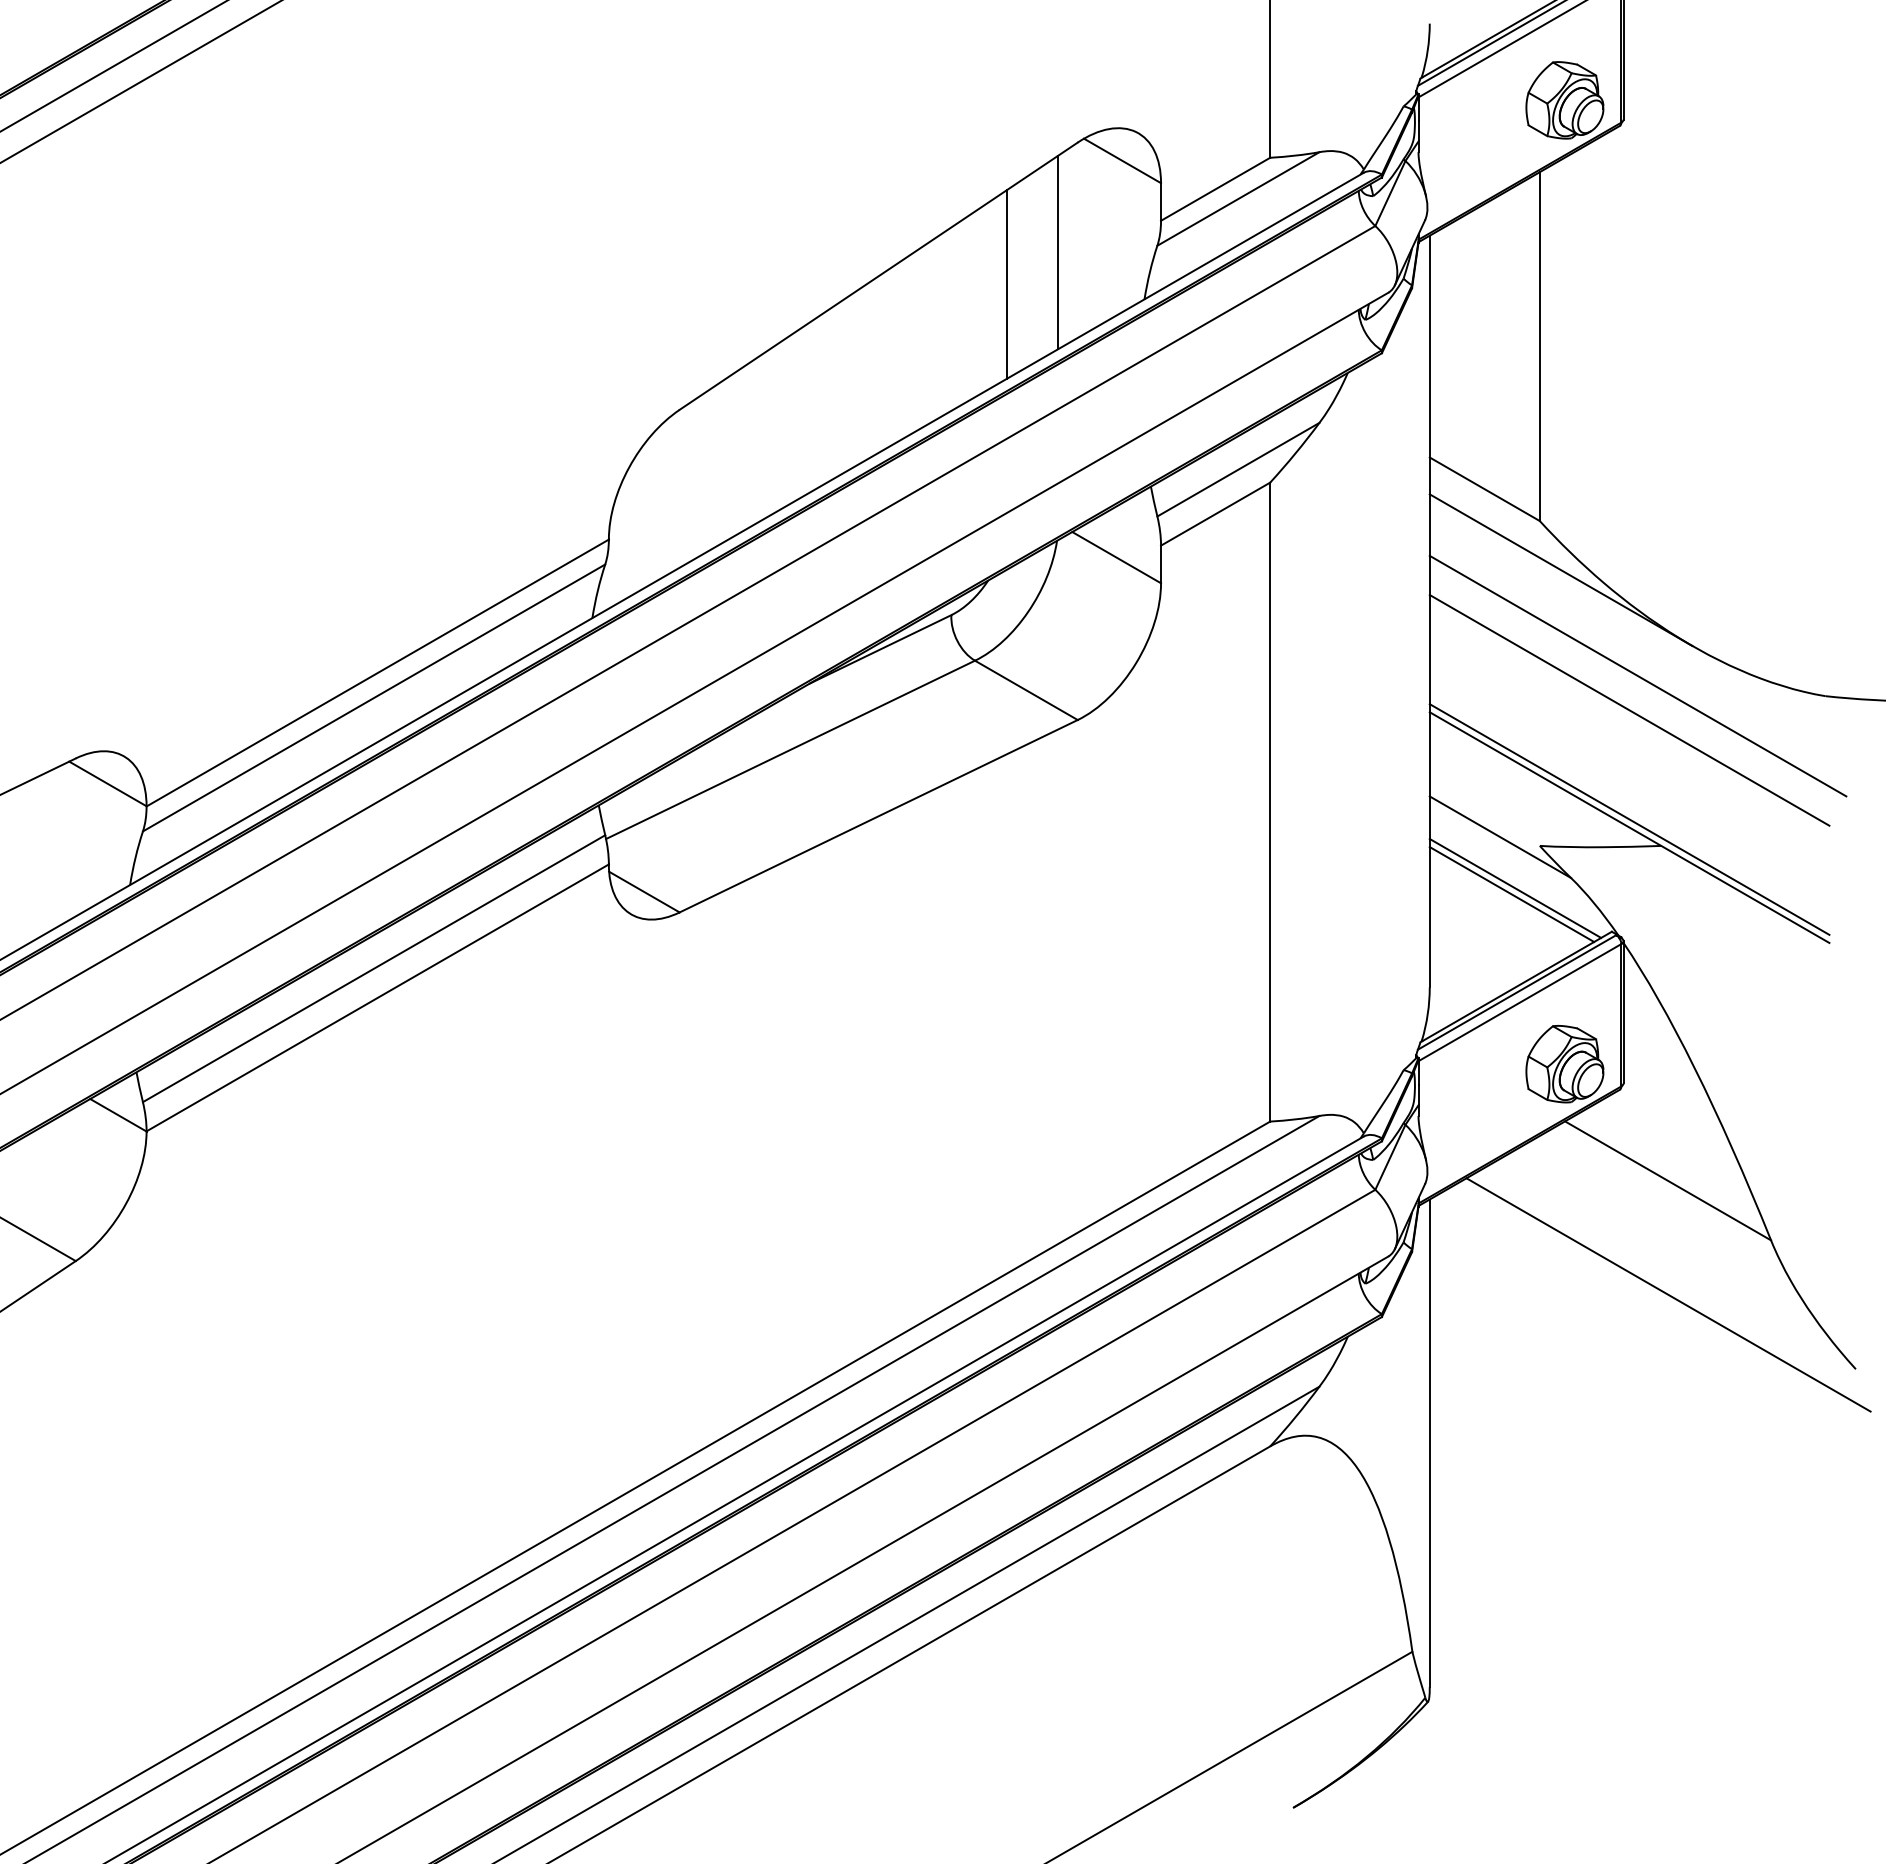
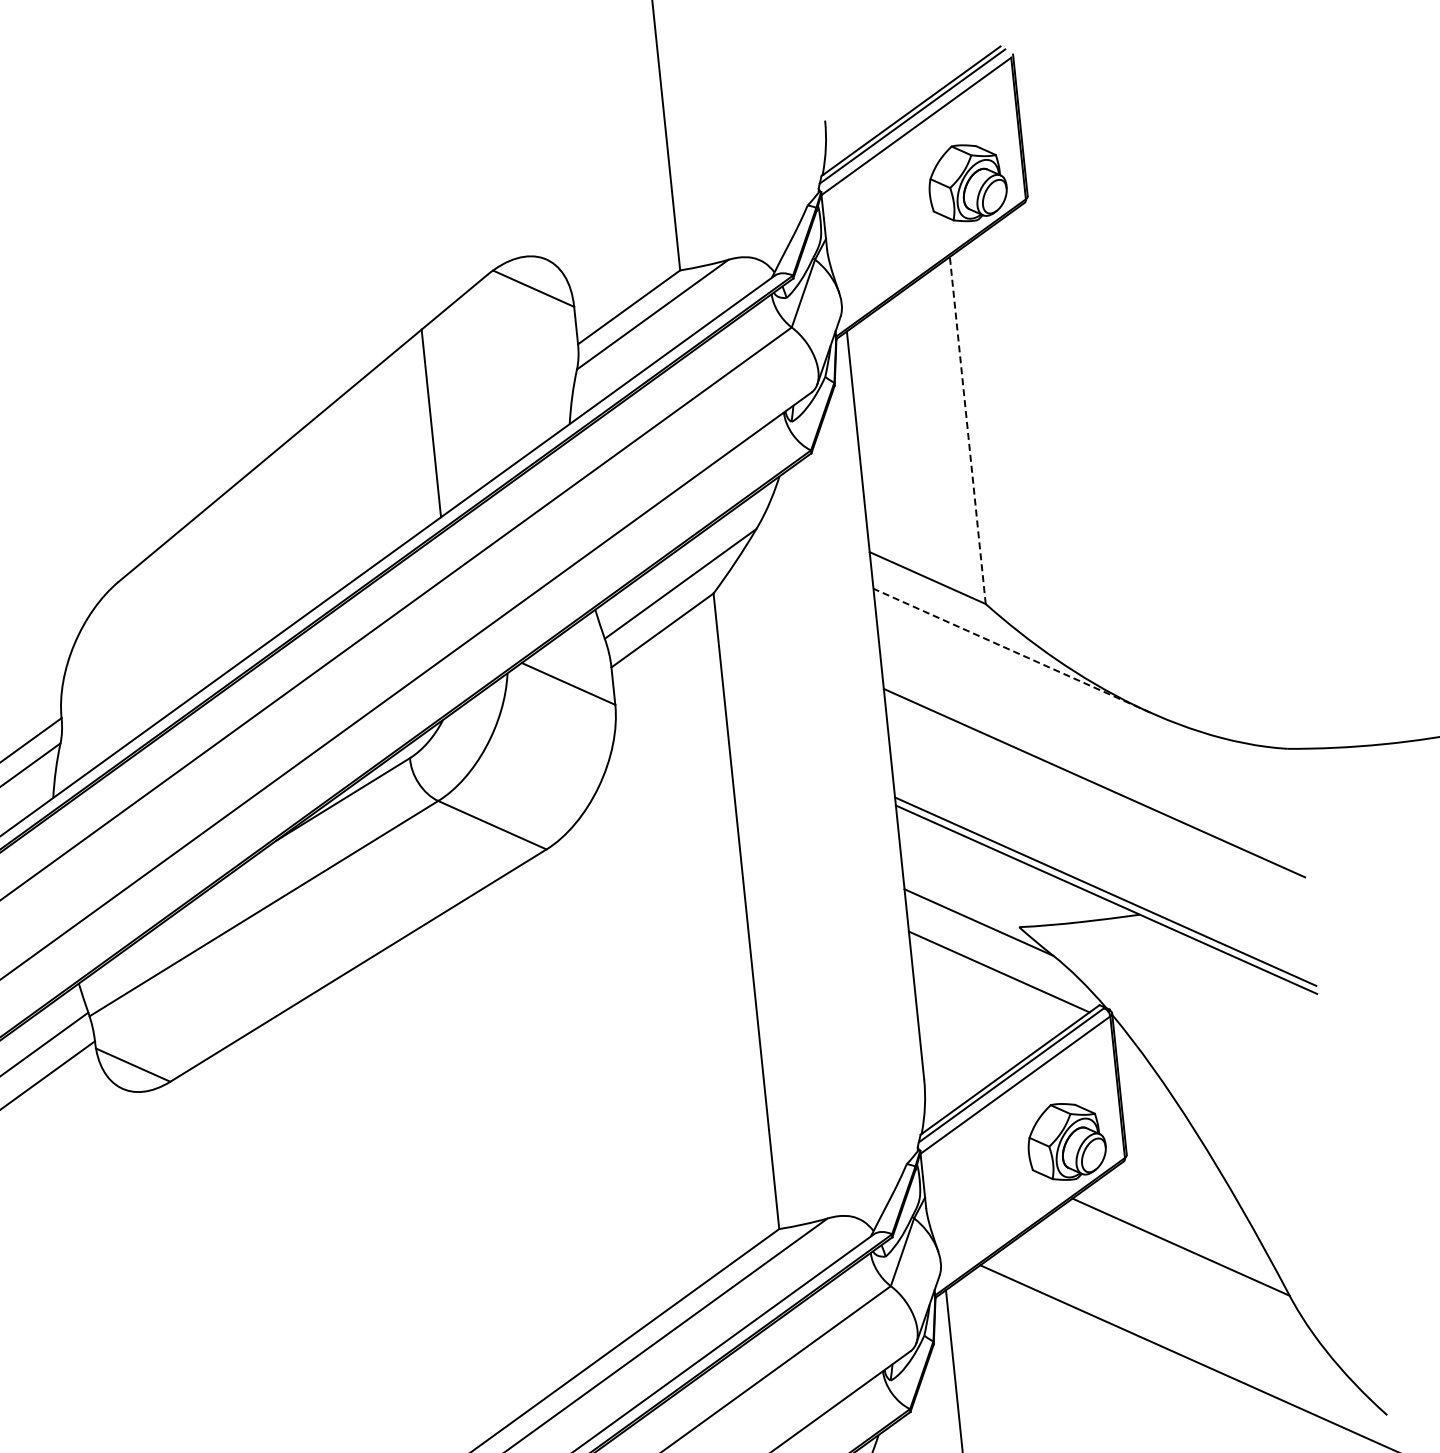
line: (1058, 252) -> (479, 386), removed
line: (1539, 346) -> (967, 430), solid -> dashed
line: (1561, 570) -> (1012, 650), solid -> dashed
line: (1637, 675) -> (1098, 747), removed
line: (1511, 894) -> (995, 978), removed

